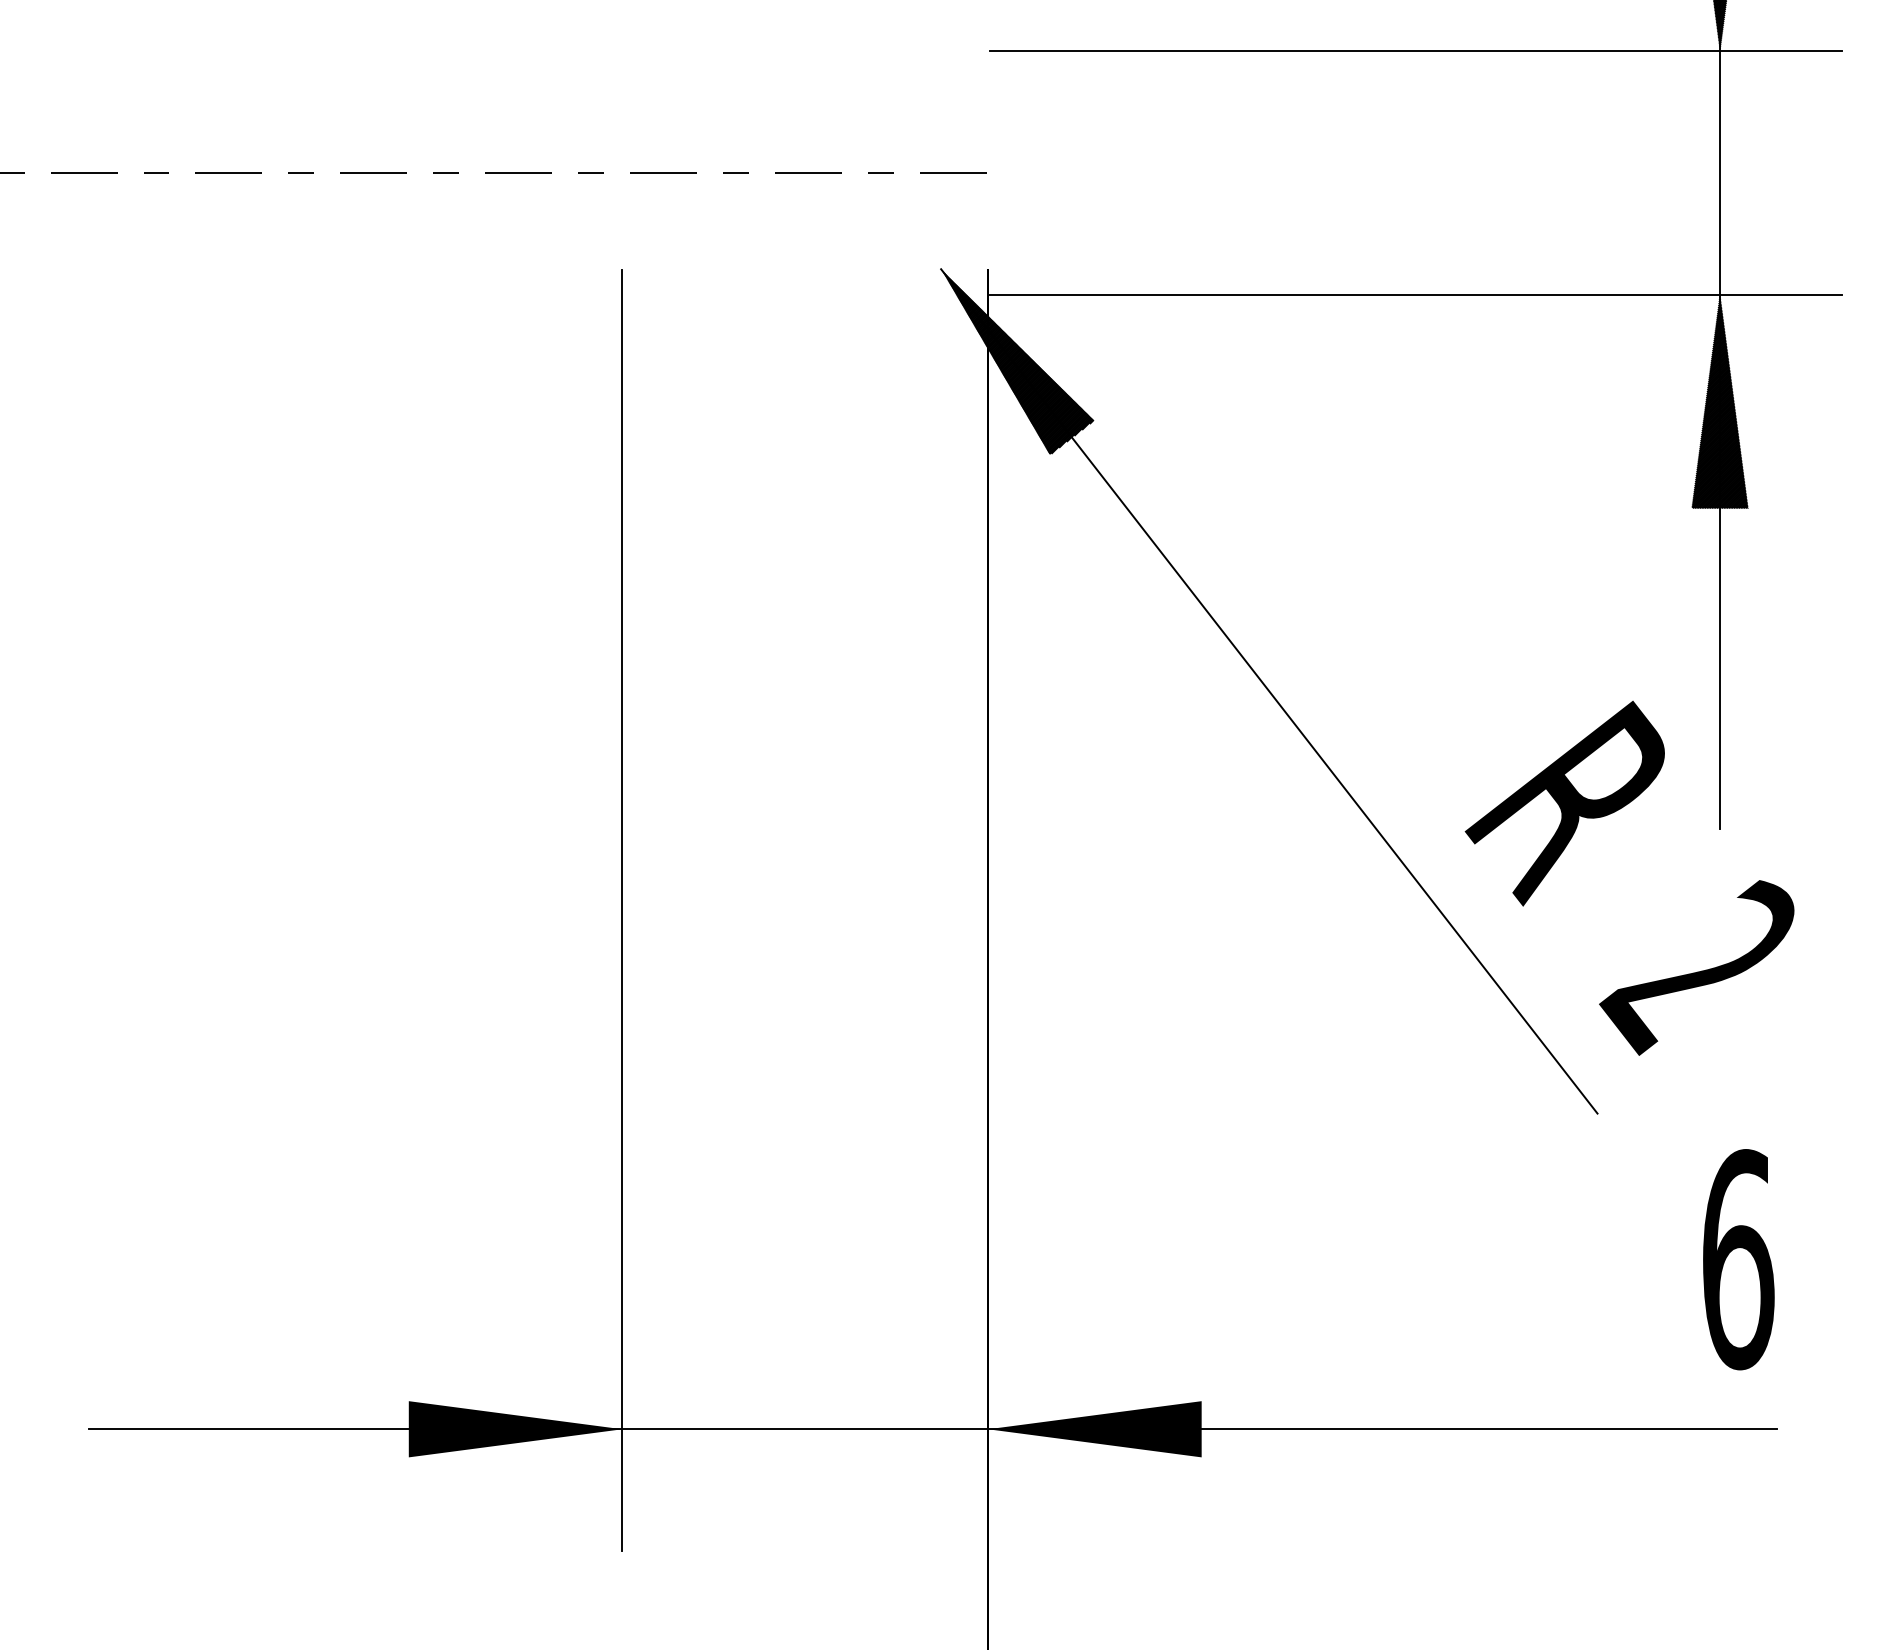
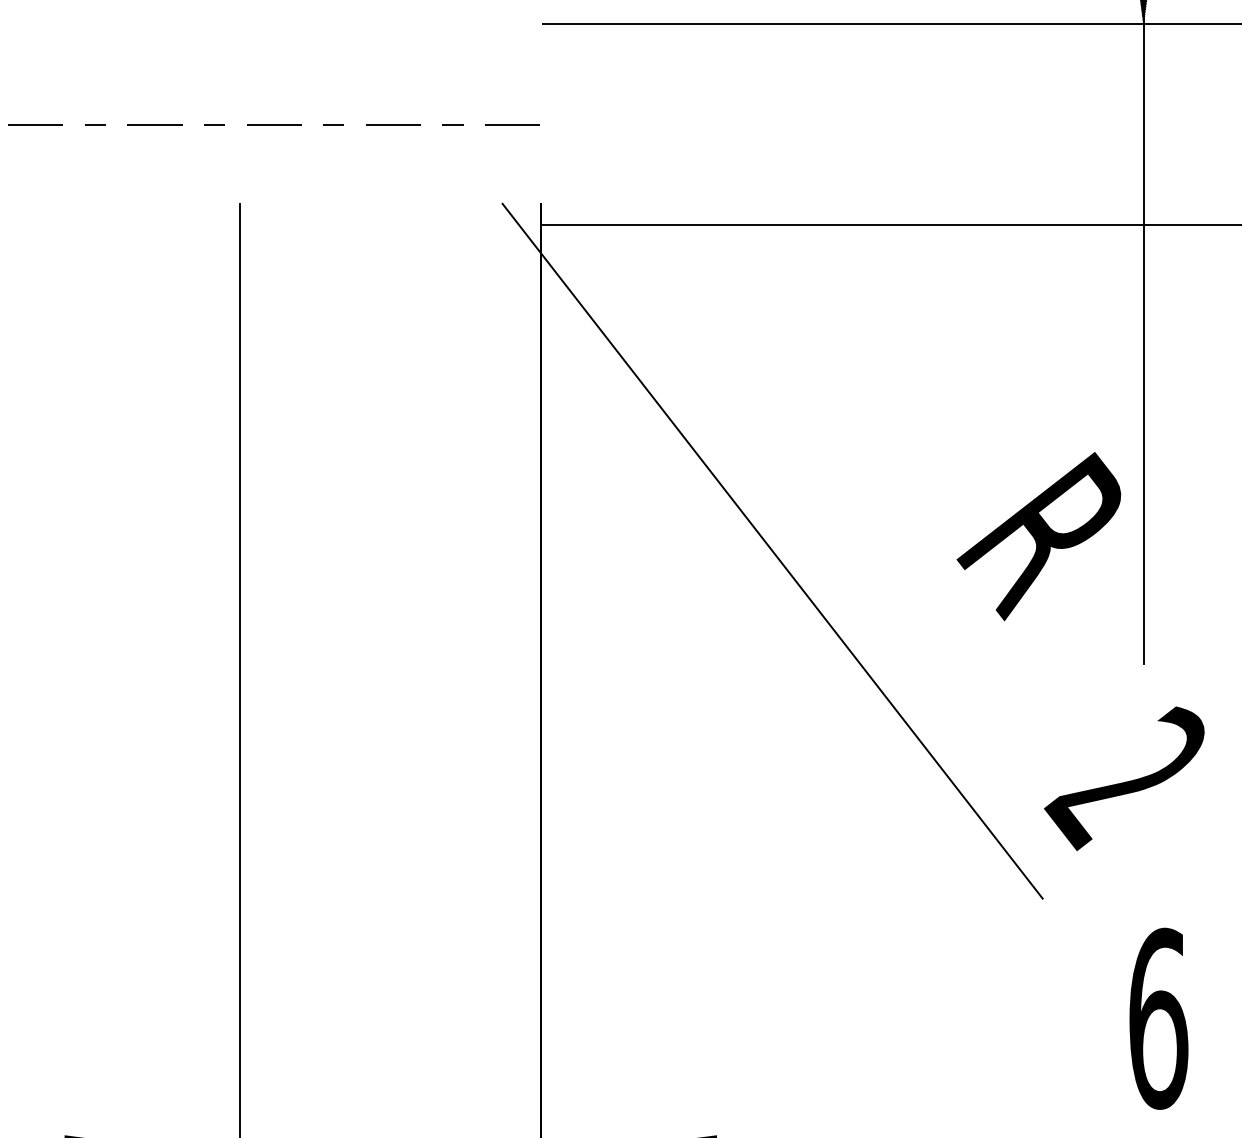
hatch: (1017, 361) -> (565, 279), removed
hatch: (1720, 402) -> (1143, 313), removed
text: (1564, 803) -> (1038, 536), moved

